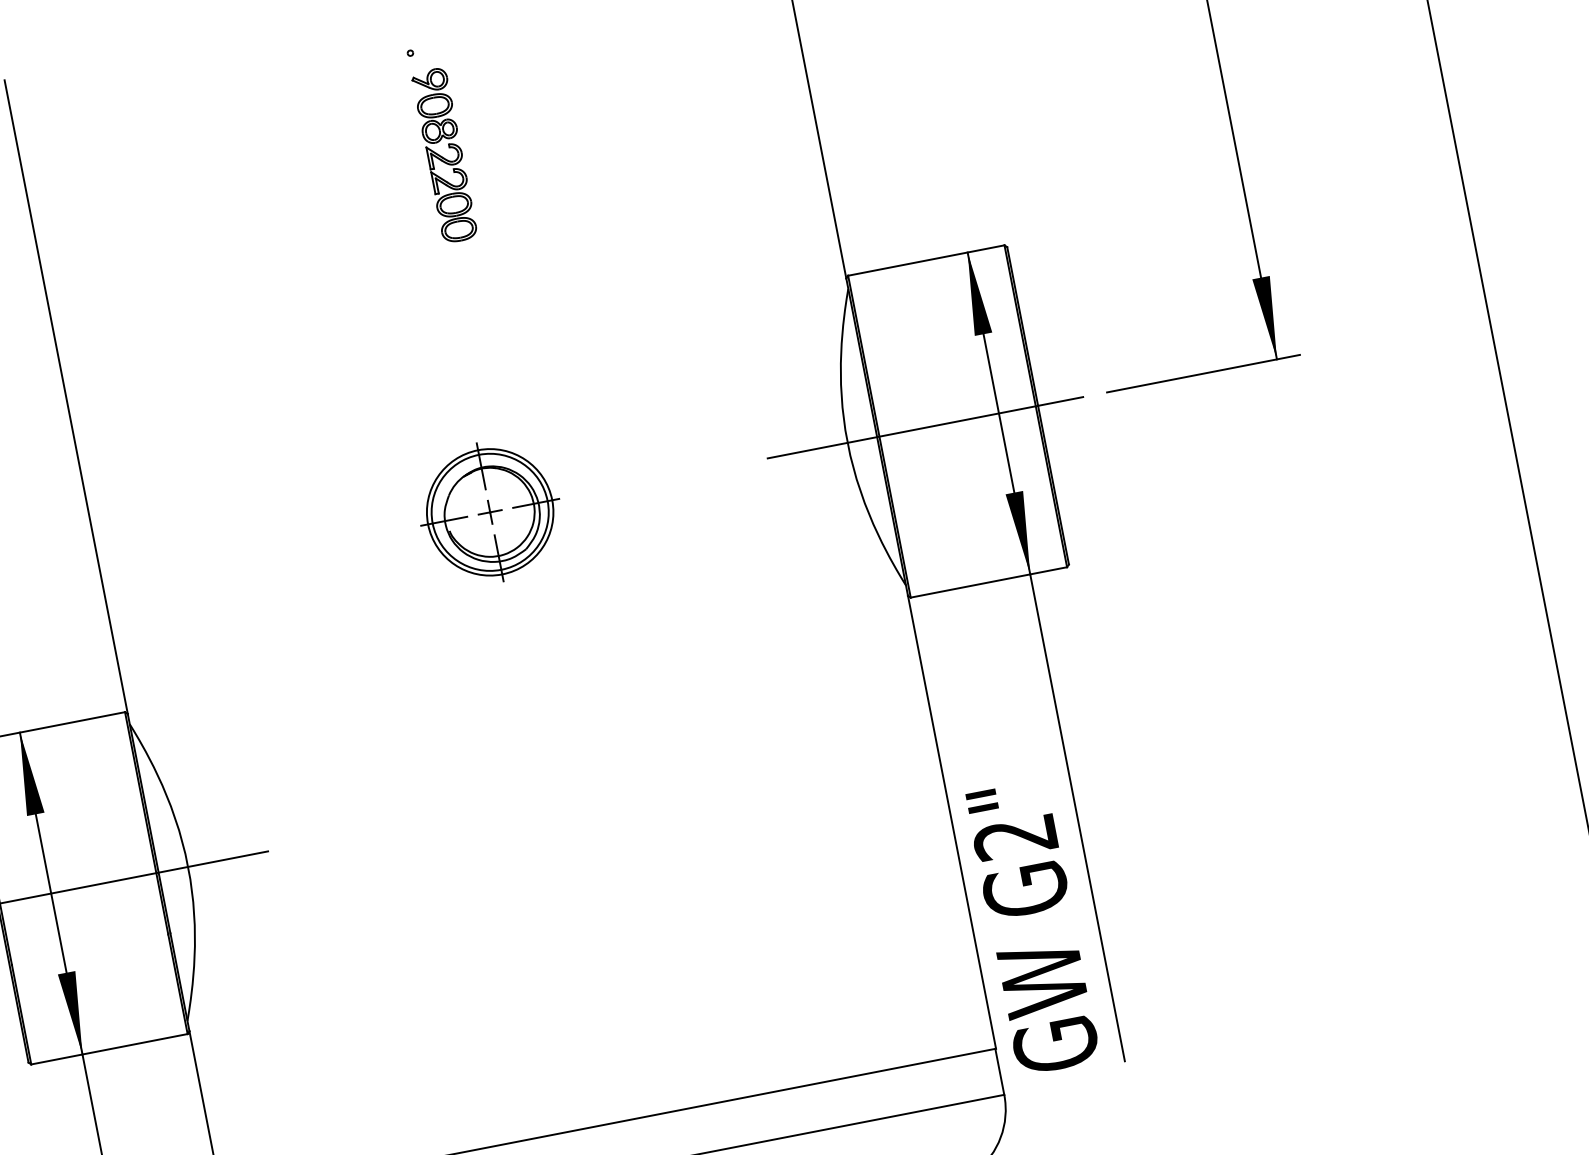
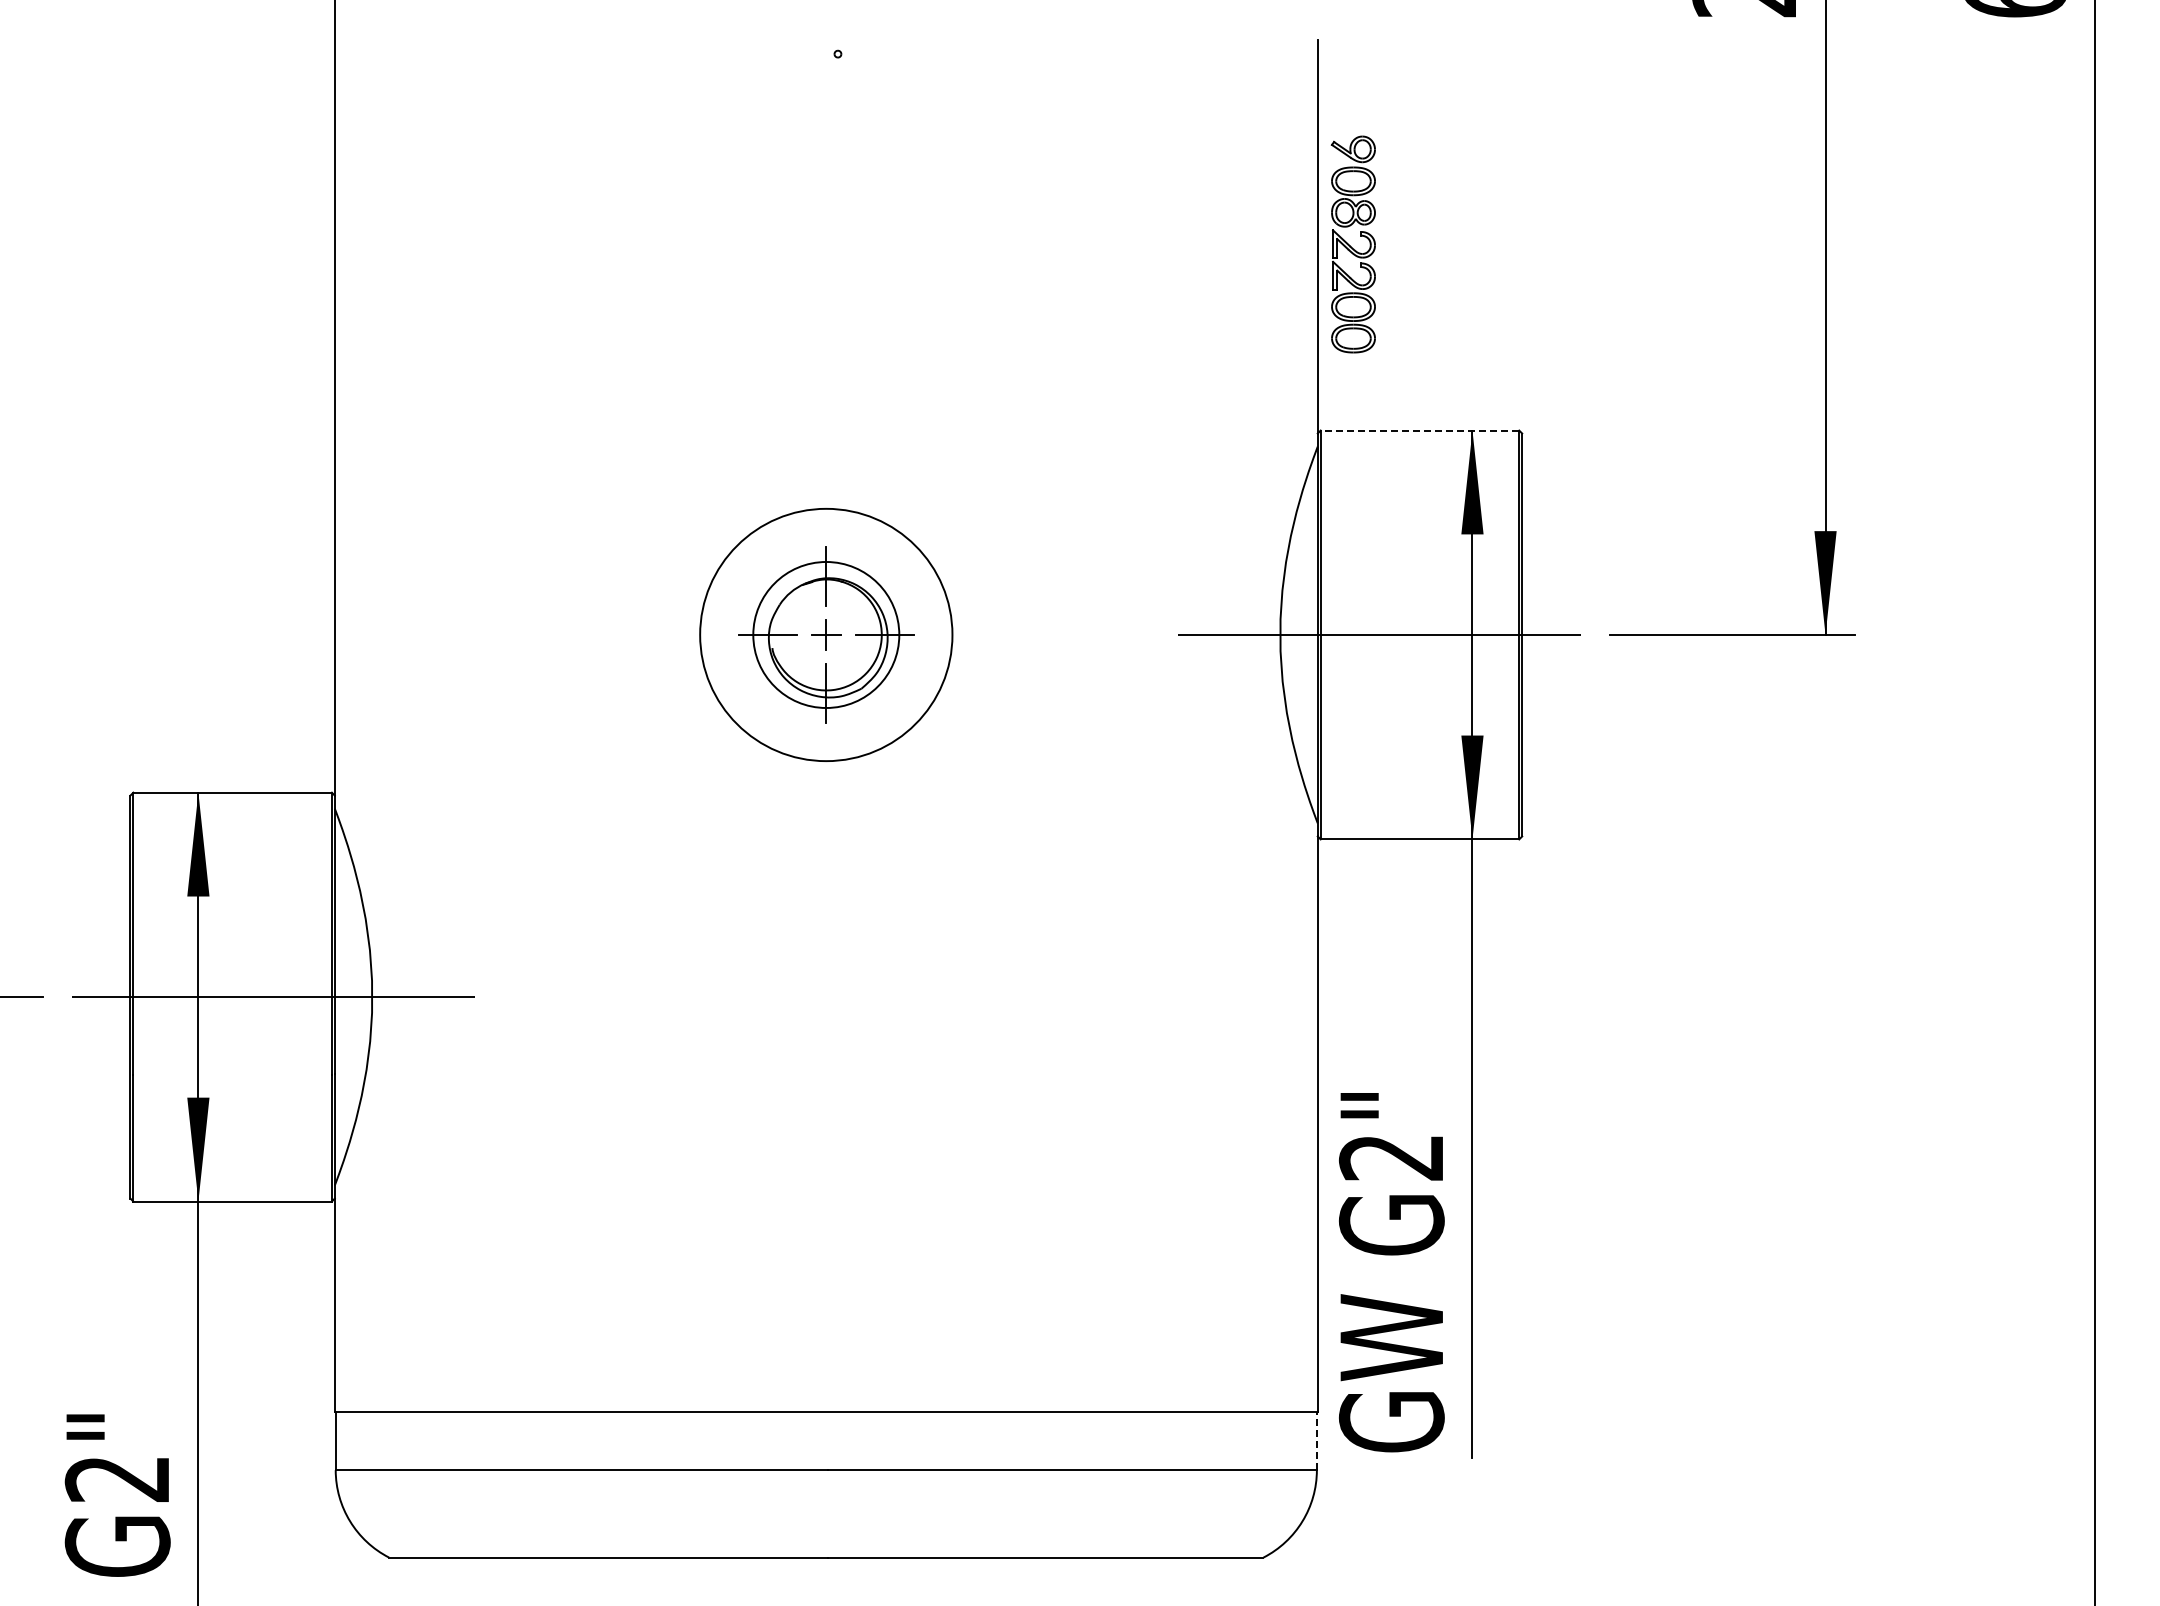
part: (443, 155) -> (1352, 244), moved
line: (925, 260) -> (1419, 430), solid -> dashed
circle: (490, 511) -> (826, 634), size x1.6
line: (999, 1071) -> (1316, 1440), solid -> dashed

